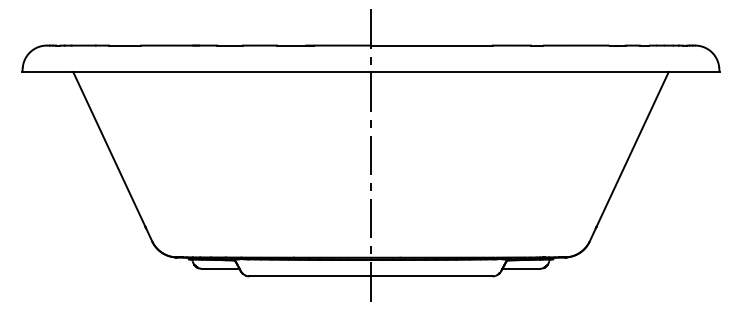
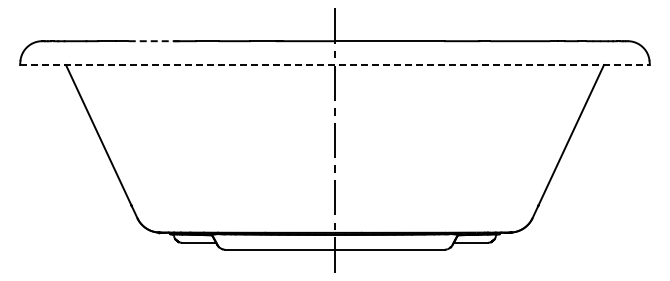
line: (170, 45) -> (153, 41), solid -> dashed
line: (370, 72) -> (334, 65), solid -> dashed

